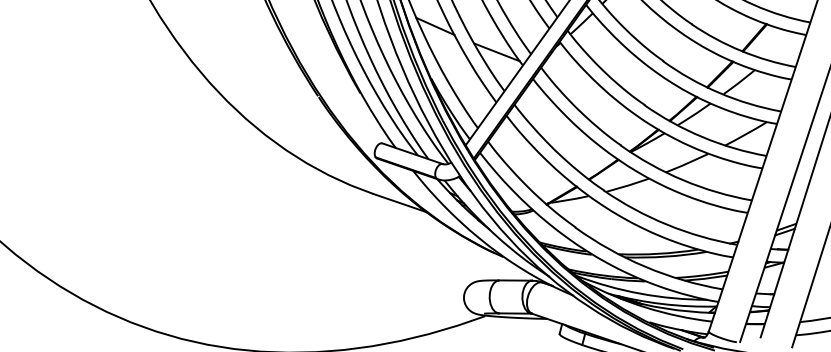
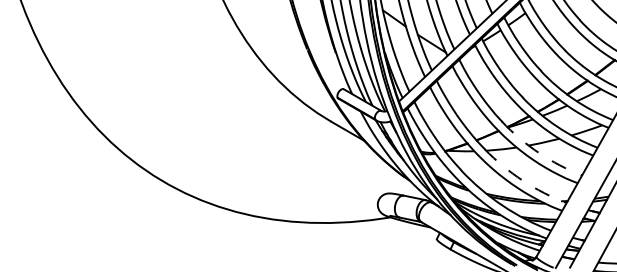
arc: (683, 180) -> (539, 153), solid -> dashed
arc: (666, 224) -> (522, 180), solid -> dashed

